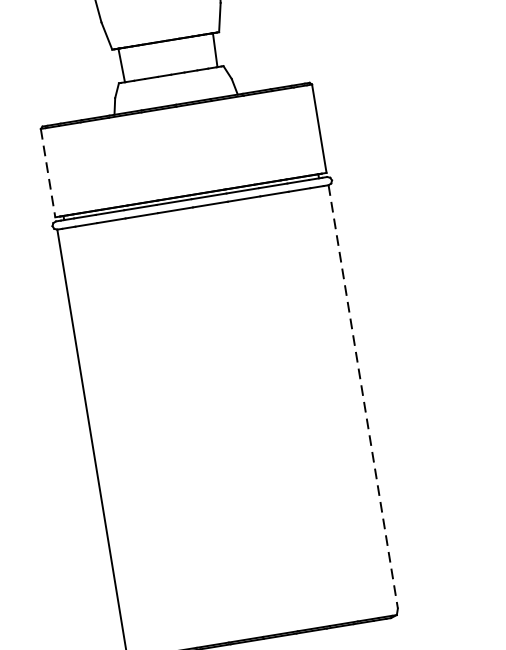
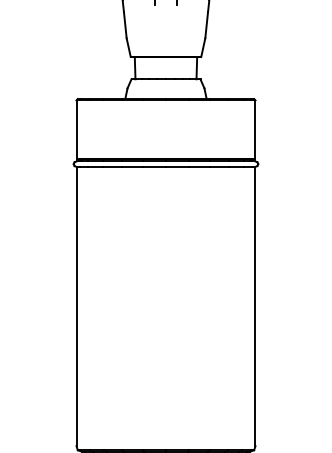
line: (48, 174) -> (76, 130), dashed -> solid
line: (363, 396) -> (255, 306), dashed -> solid

